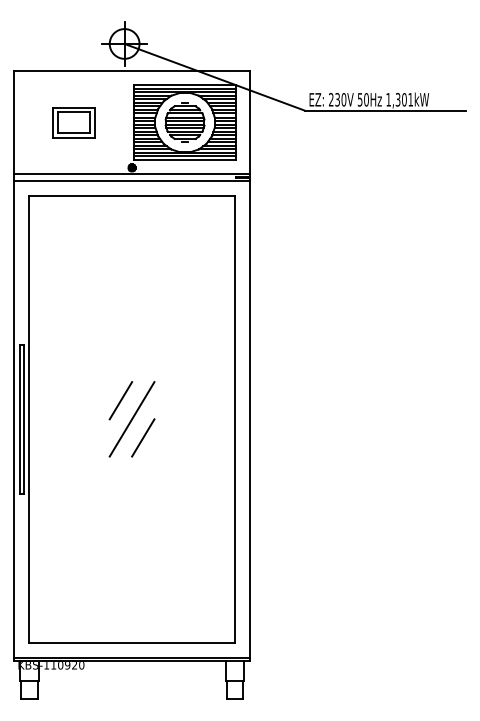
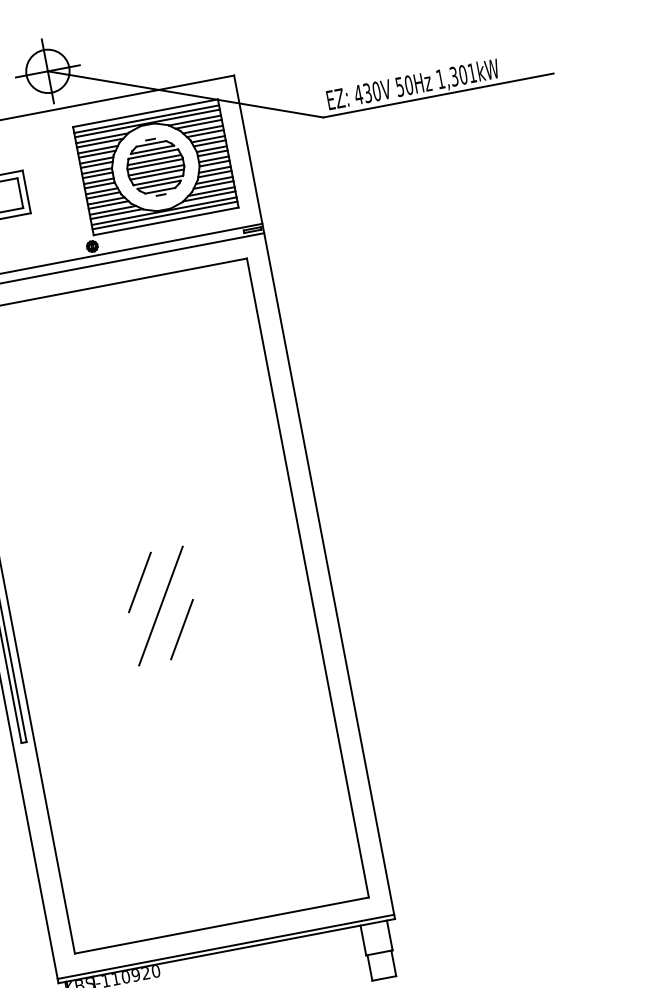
text: (330, 99) -> (357, 94), 230V -> 430V

